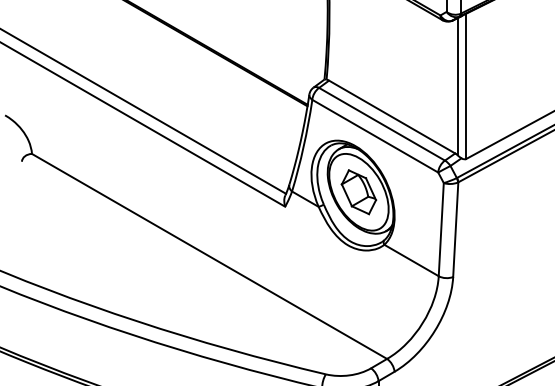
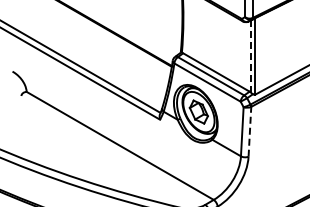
line: (456, 88) -> (250, 57), solid -> dashed
line: (454, 229) -> (249, 131), solid -> dashed

